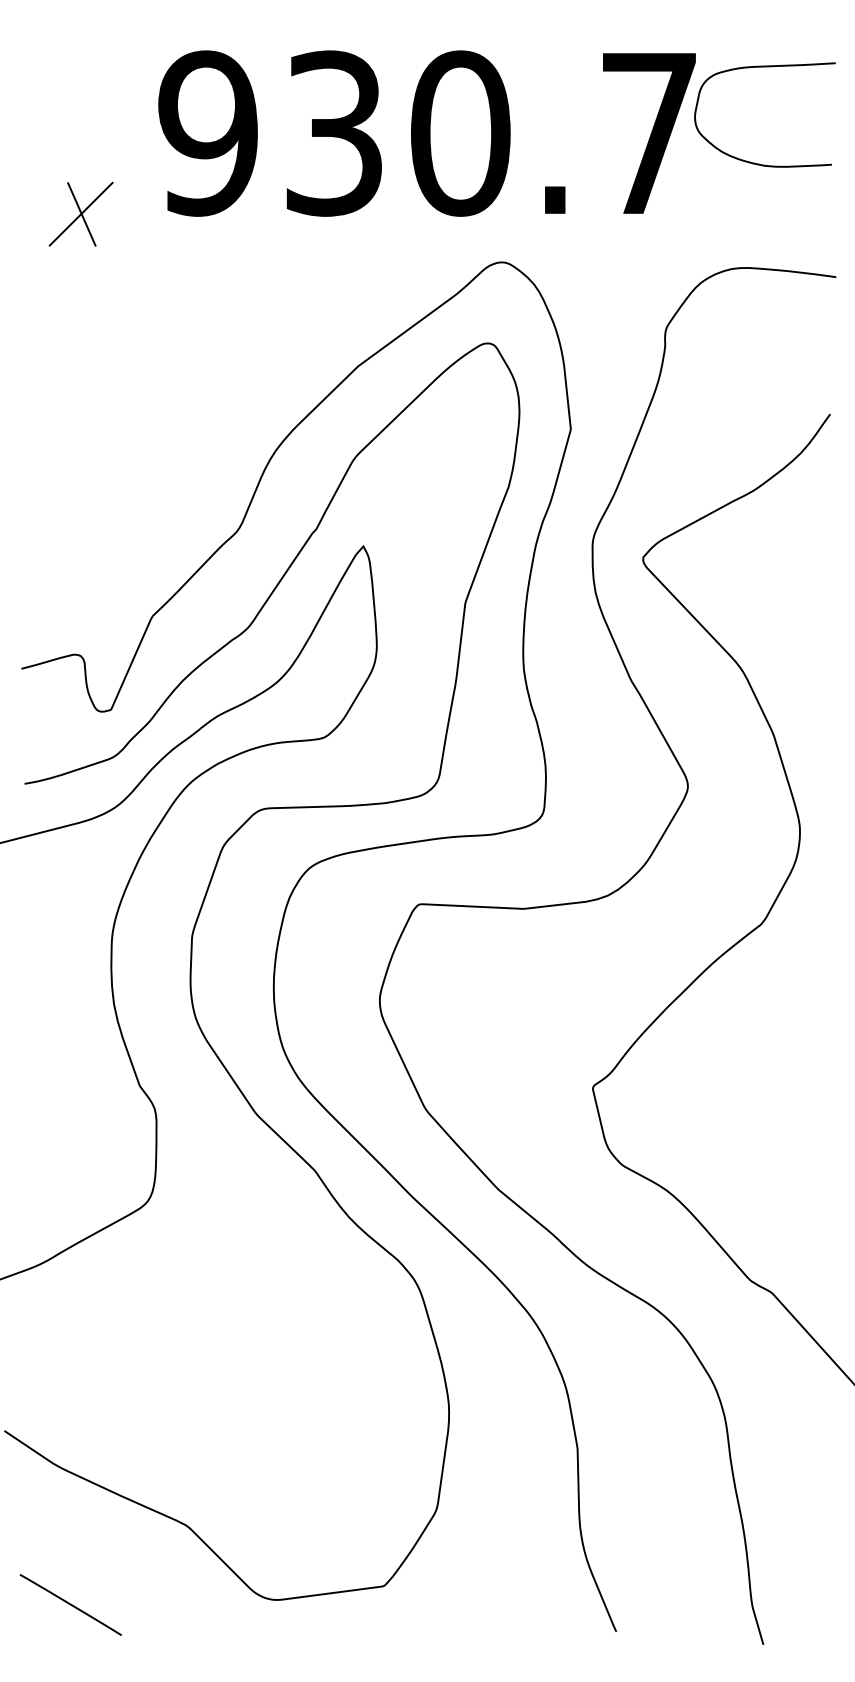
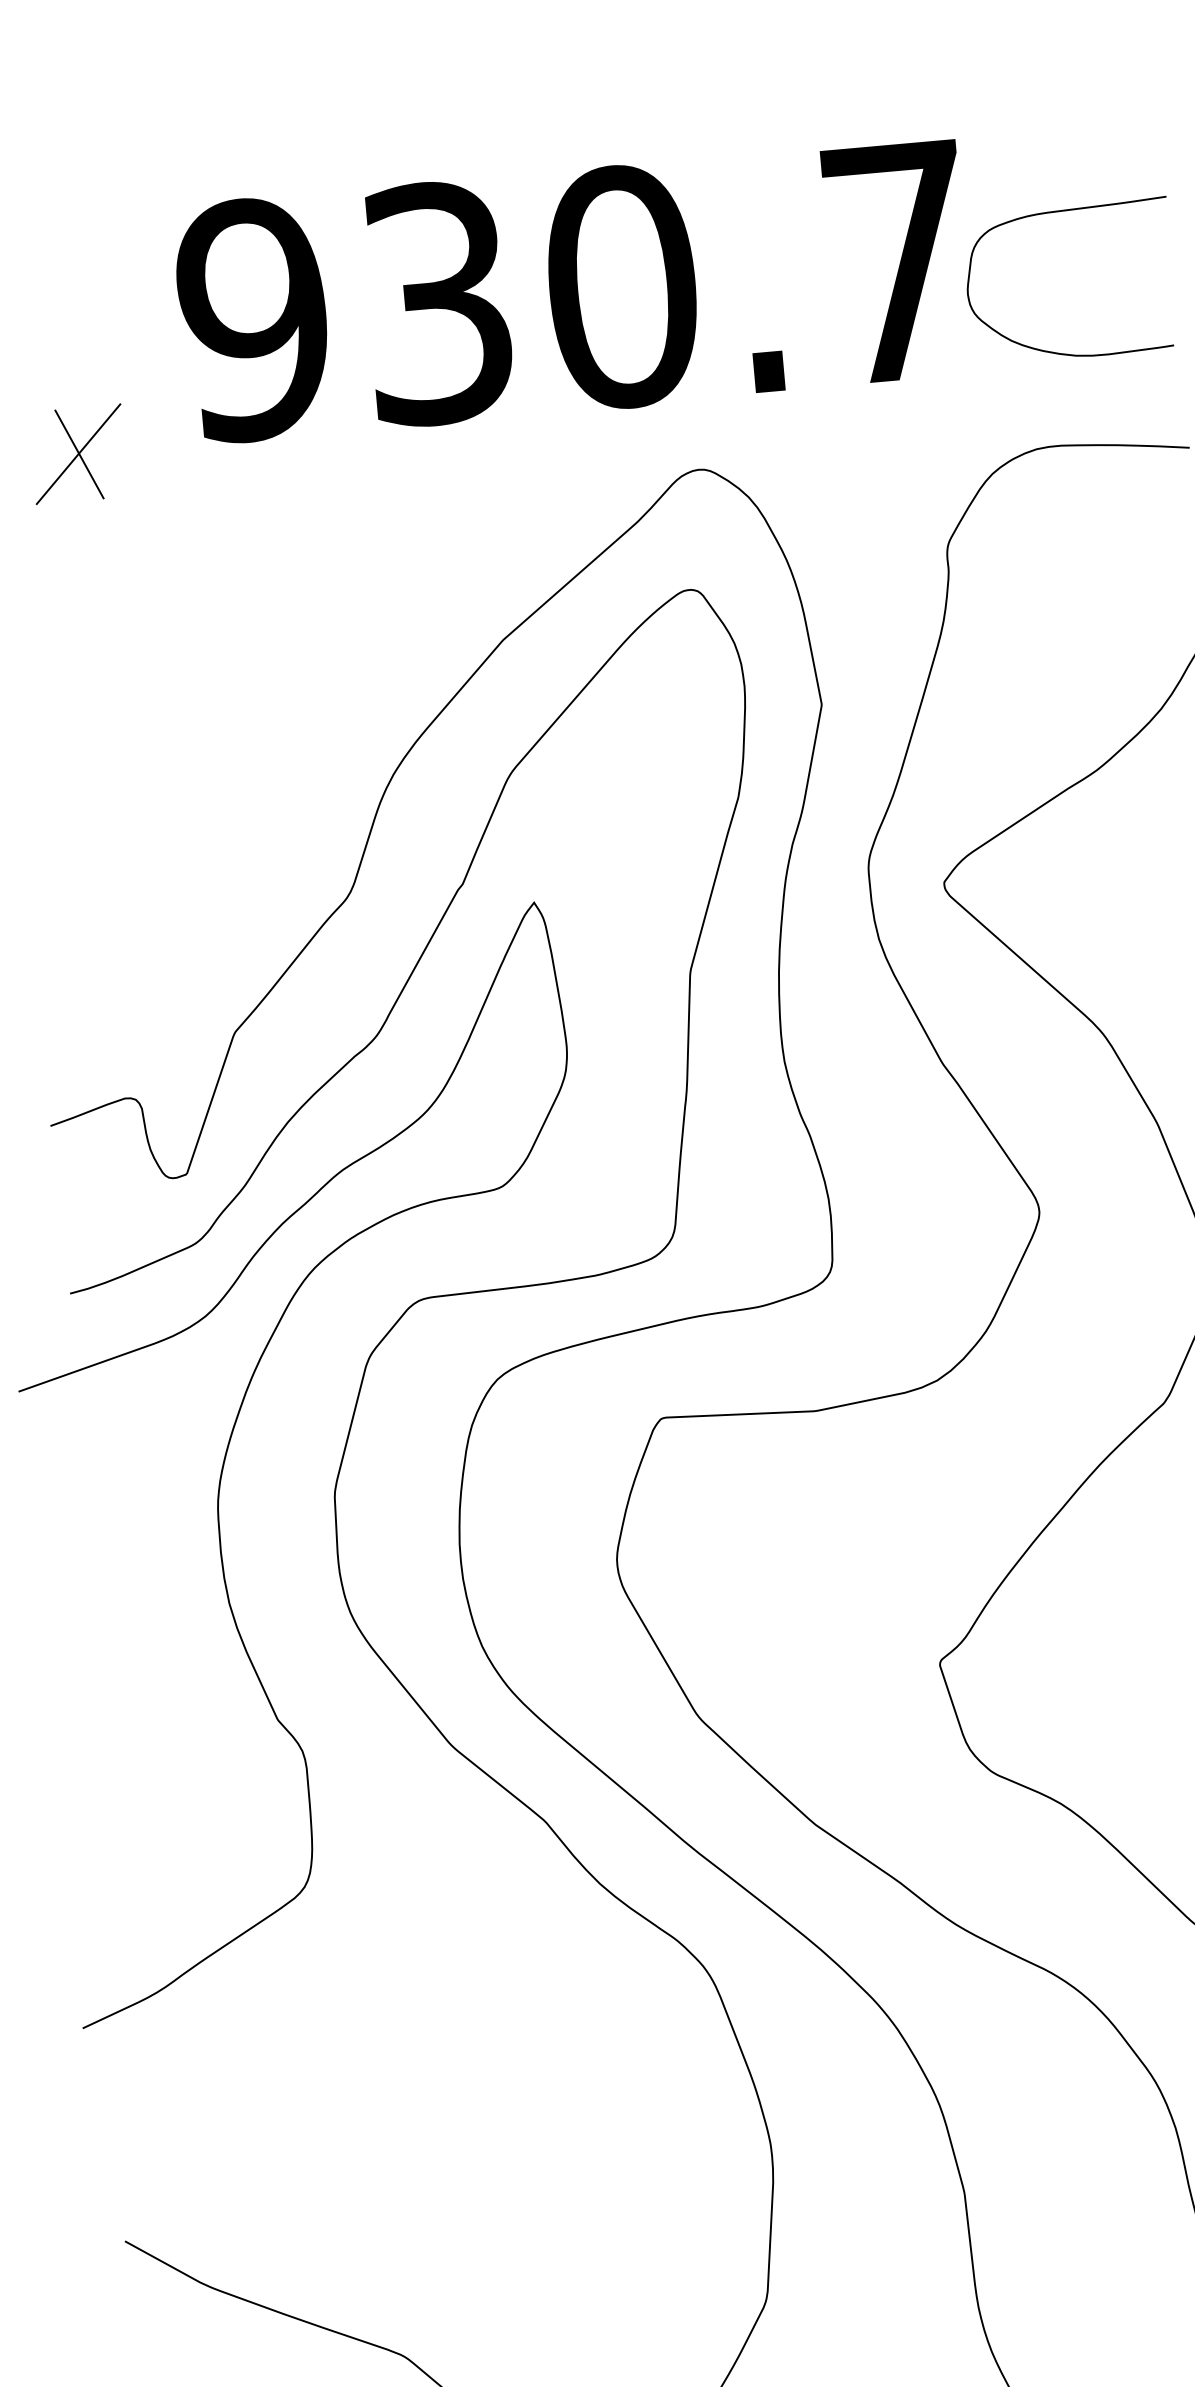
curve: (764, 67) -> (1062, 212), moved

